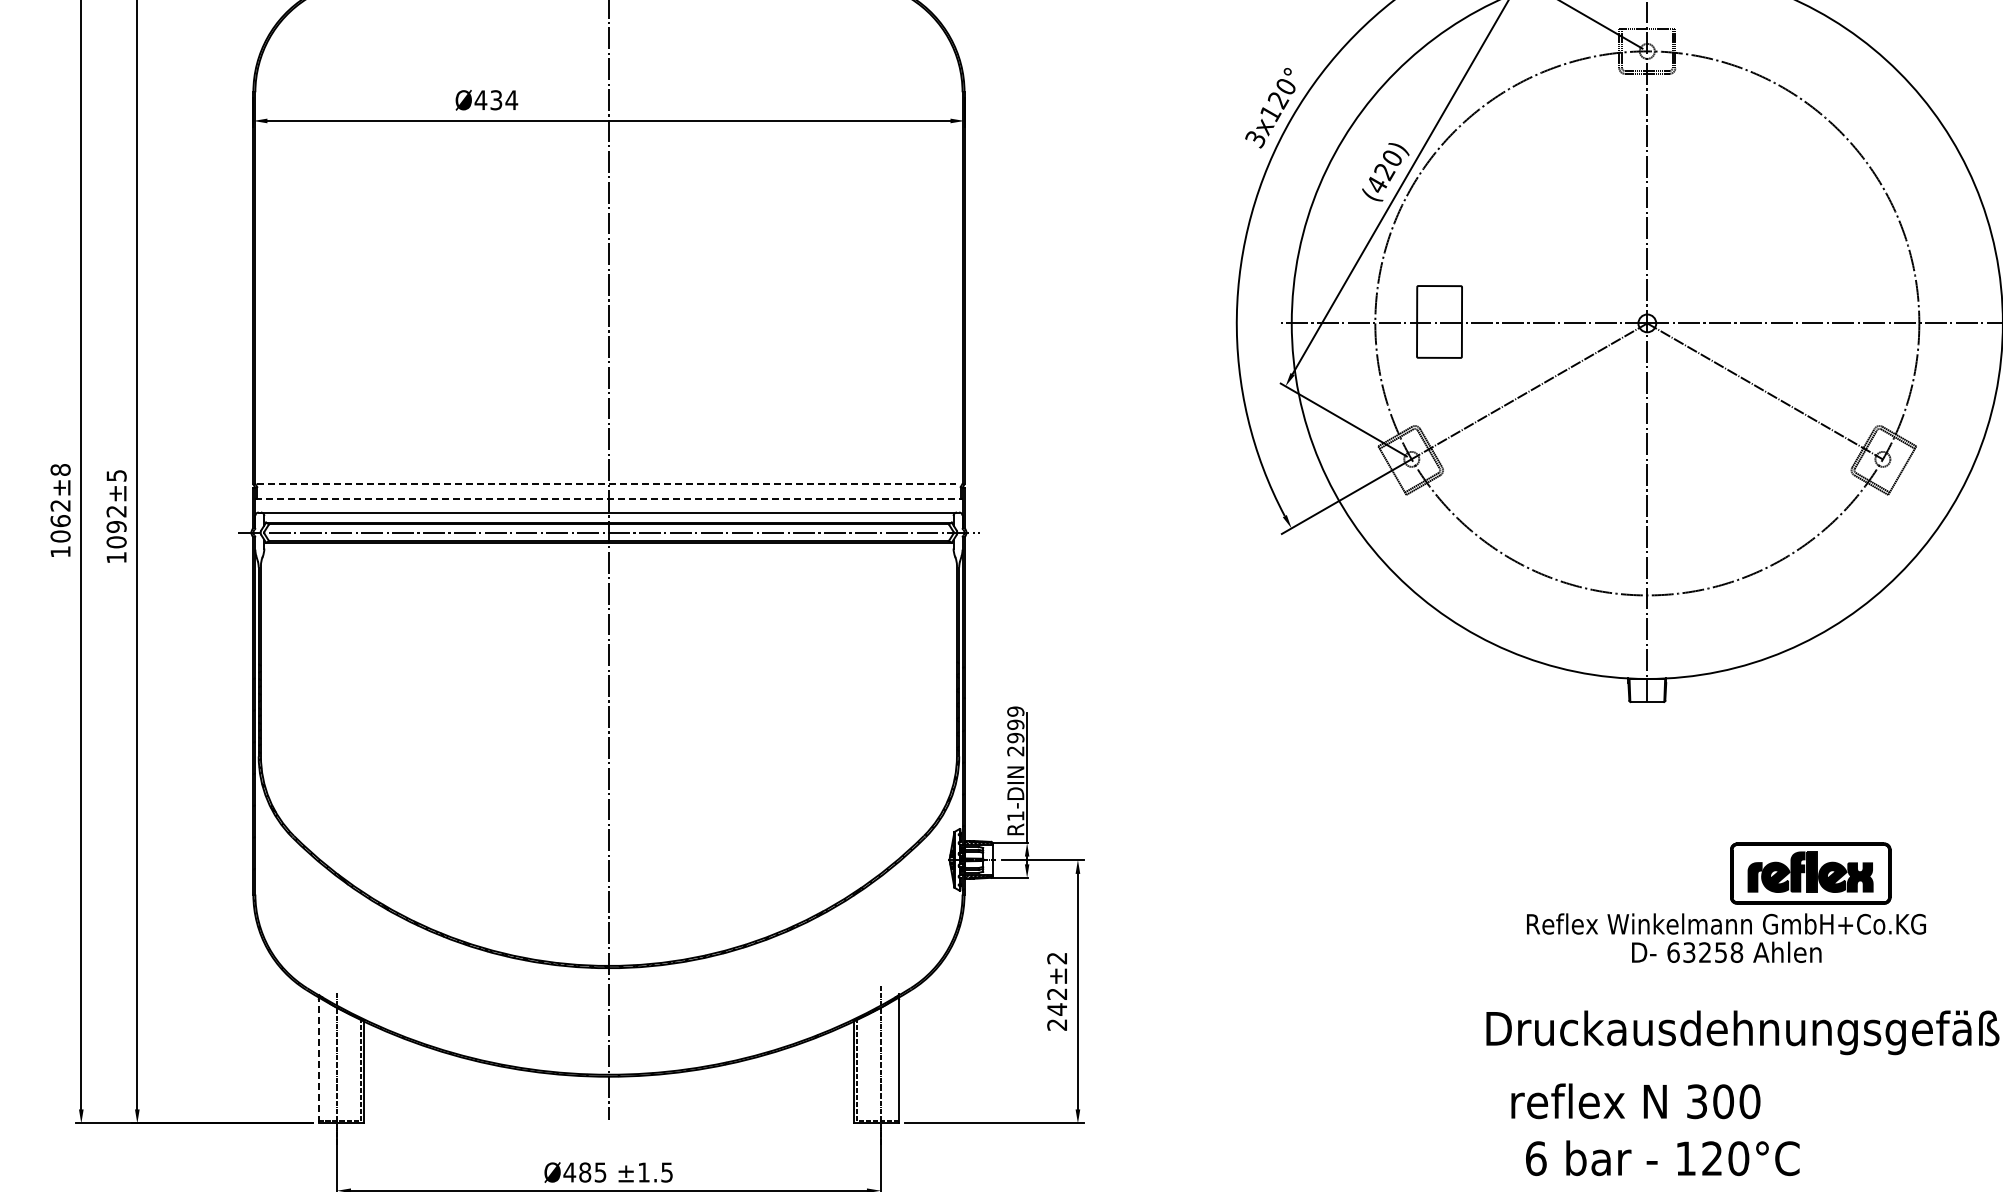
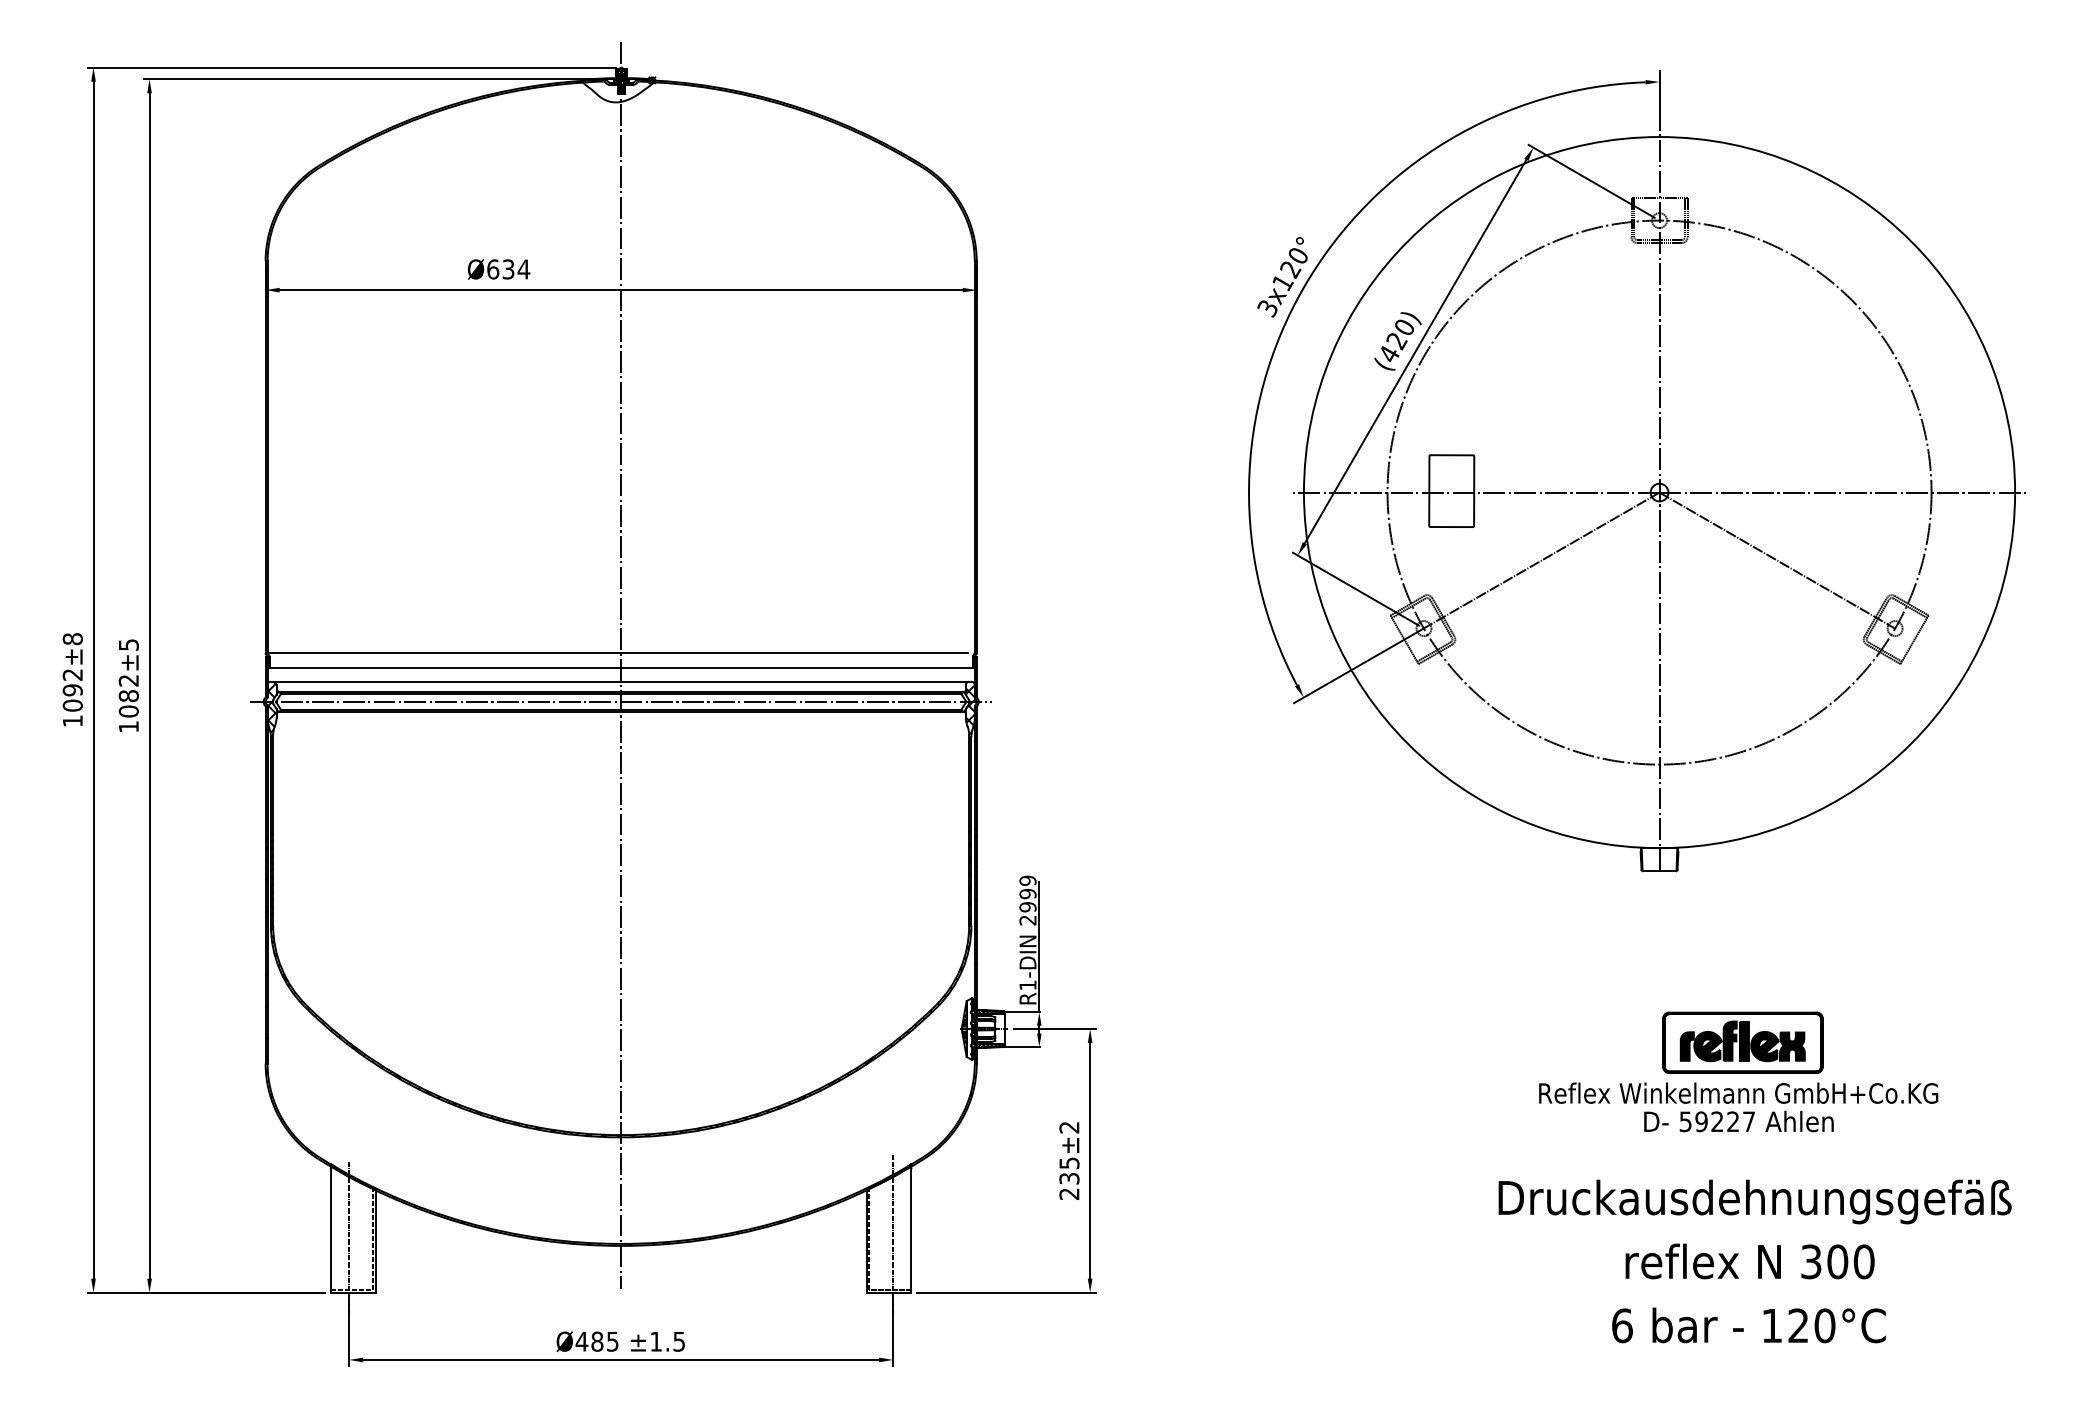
text: (480, 100) -> (492, 269), Ø434 -> Ø634
line: (607, 483) -> (619, 652), dashed -> solid
line: (609, 499) -> (621, 668), dashed -> solid
text: (60, 521) -> (72, 690), 1062±8 -> 1092±8
text: (116, 527) -> (128, 696), 1092±5 -> 1082±5
hatch: (258, 537) -> (270, 706), added
hatch: (958, 540) -> (970, 709), added
part: (1810, 873) -> (1742, 1042), moved
text: (1705, 952) -> (1717, 1121), 63258 -> 59227
text: (1057, 1002) -> (1069, 1171), 242±2 -> 235±2
line: (318, 1058) -> (330, 1227), dashed -> solid
text: (1635, 1101) -> (1749, 1261), moved
text: (1662, 1158) -> (1748, 1325), moved

